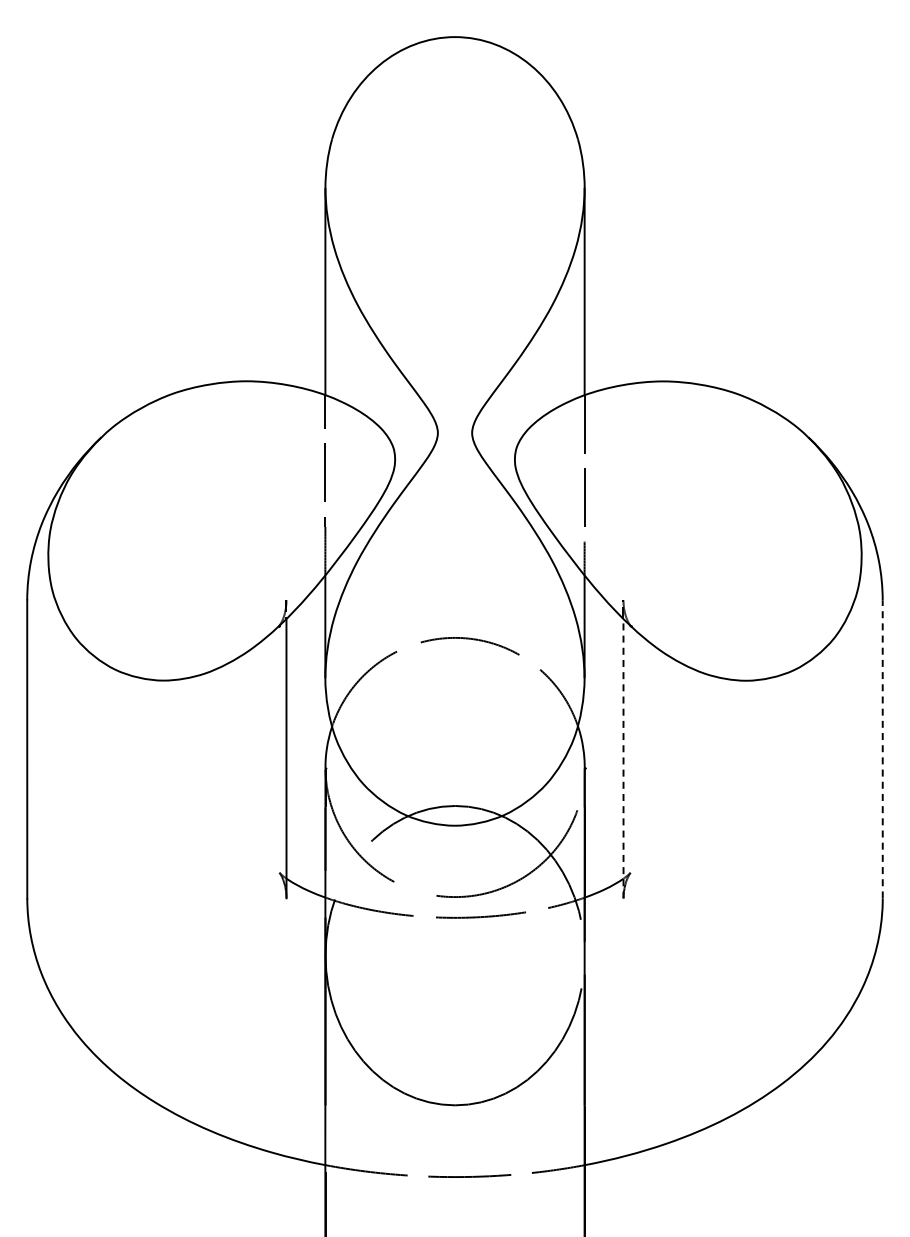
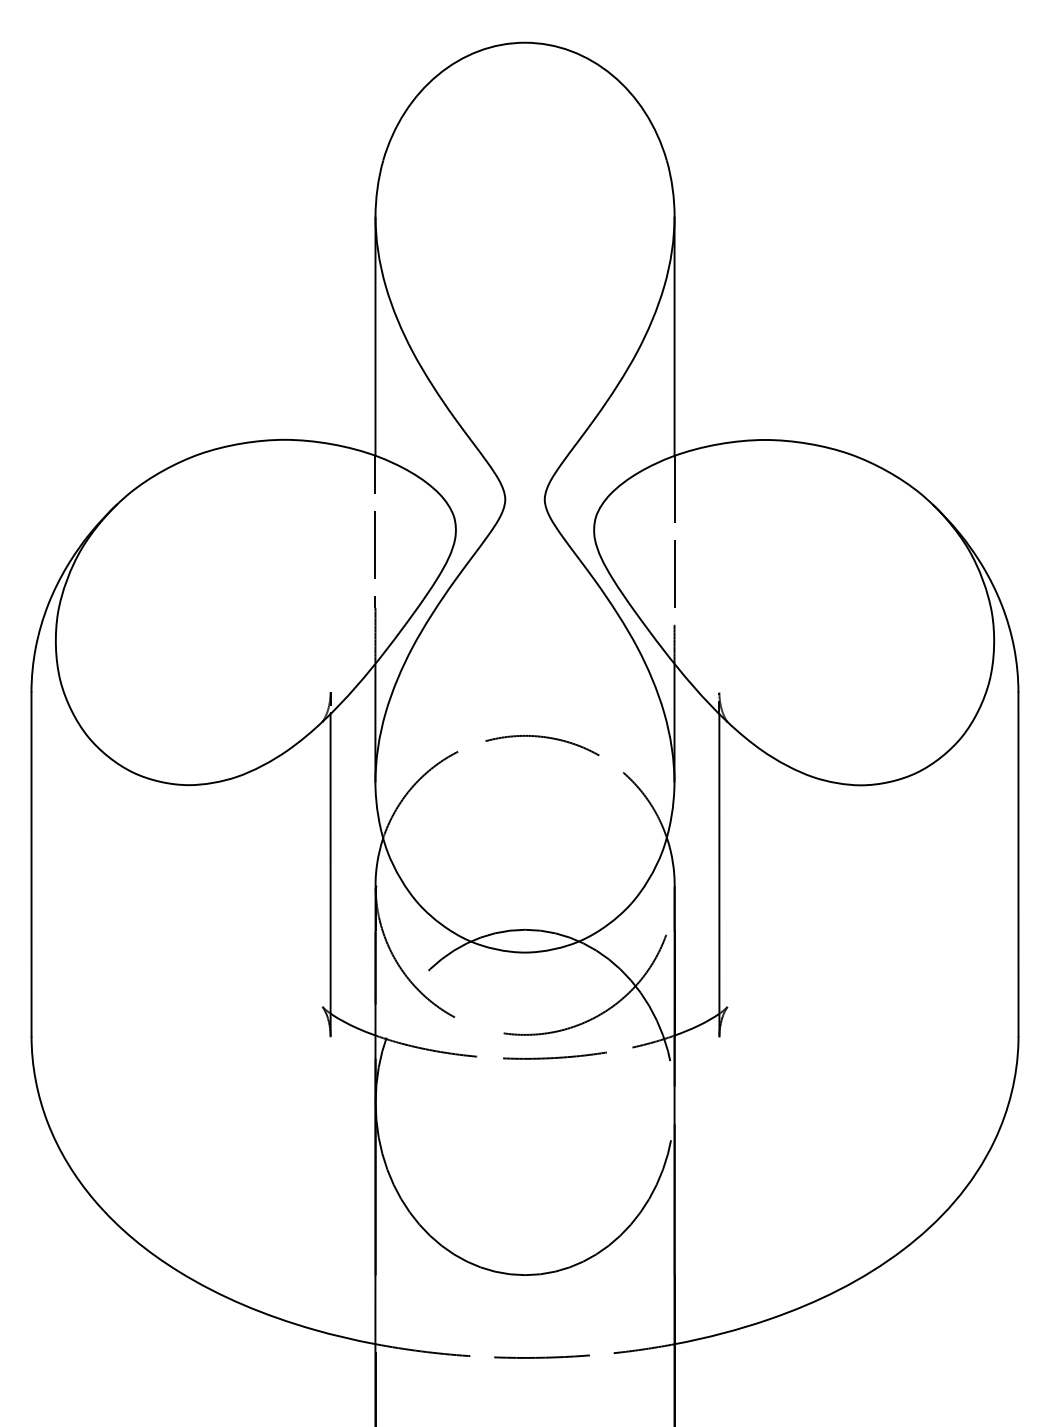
line: (882, 748) -> (1018, 863), dashed -> solid
line: (623, 758) -> (719, 875), dashed -> solid

